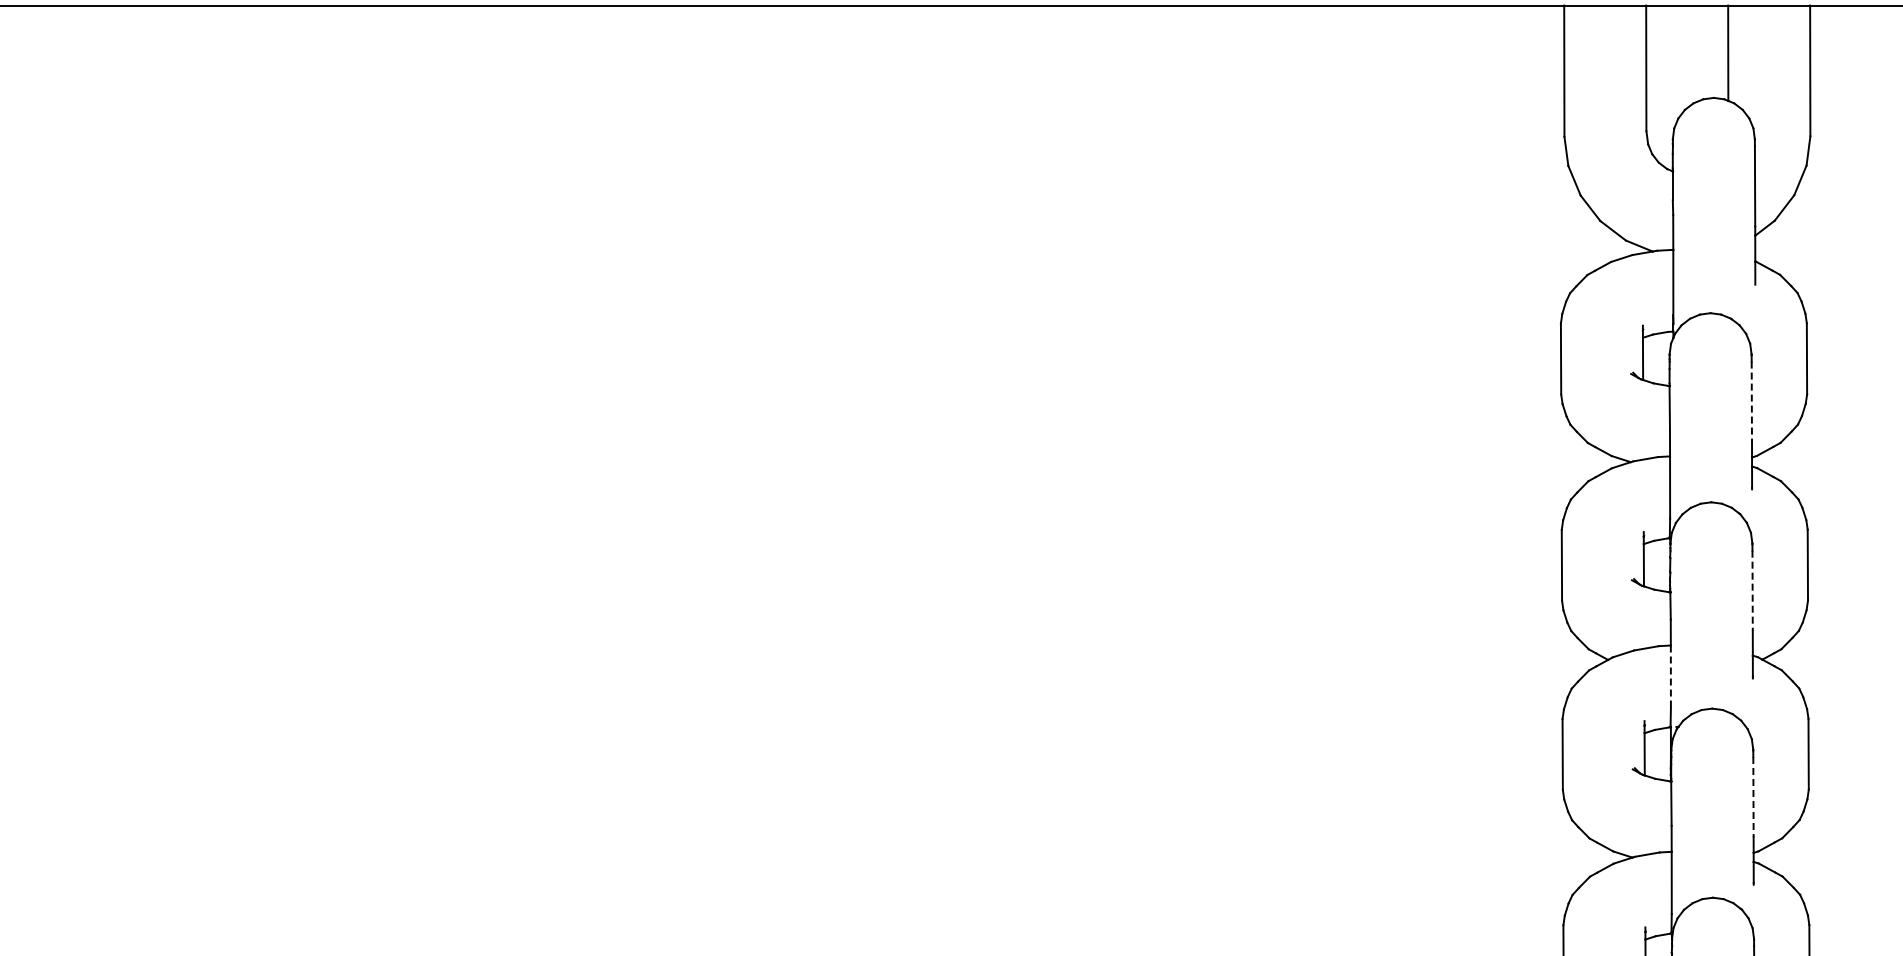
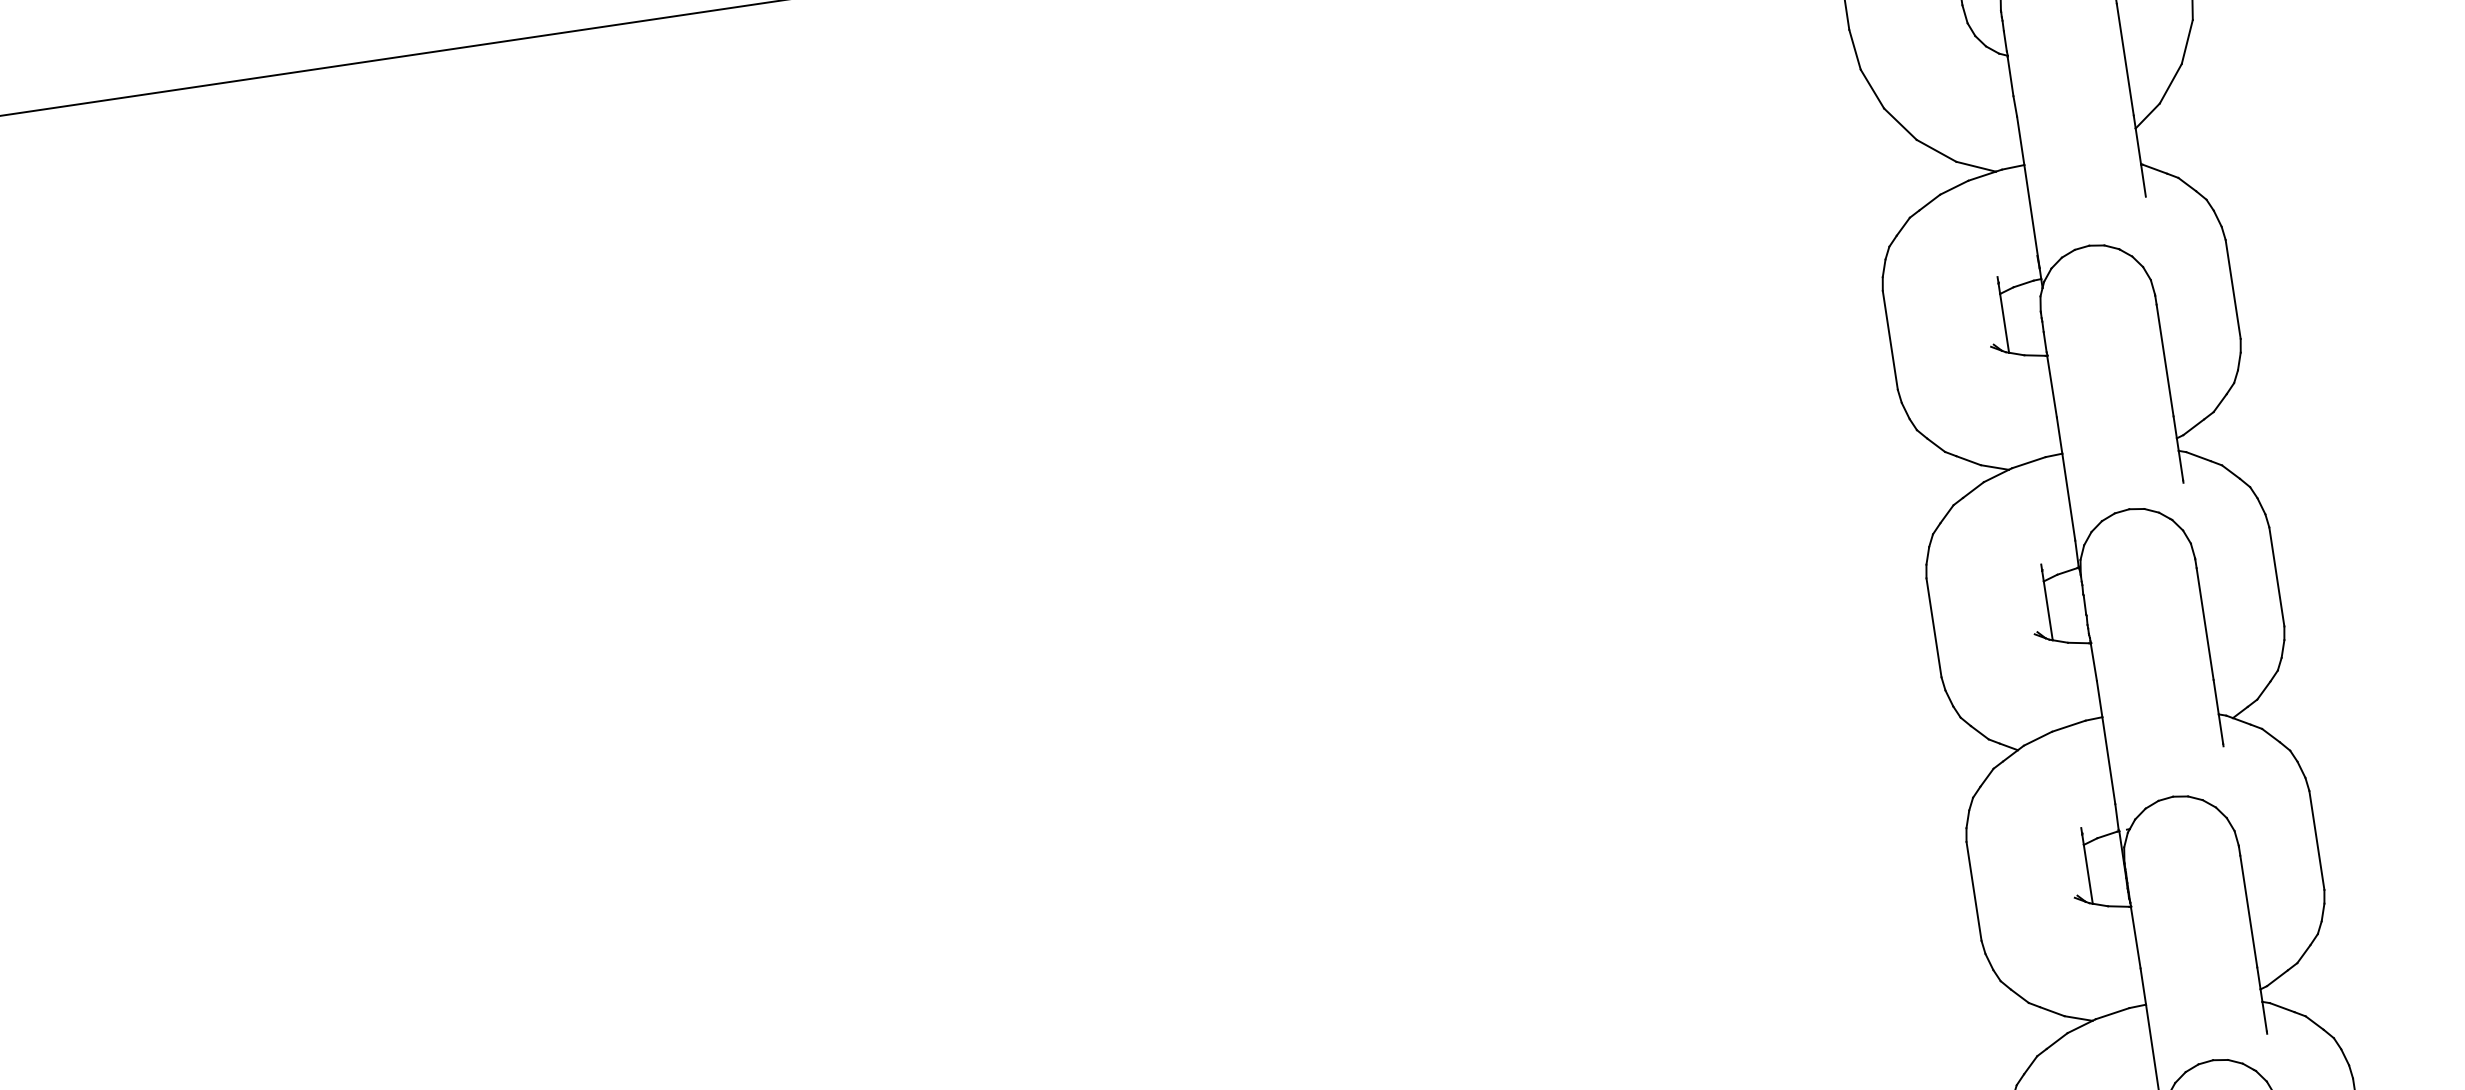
line: (1751, 402) -> (2164, 361), dashed -> solid
line: (1752, 591) -> (2205, 625), dashed -> solid
line: (1670, 677) -> (2108, 761), dashed -> solid
line: (1753, 797) -> (2248, 912), dashed -> solid

